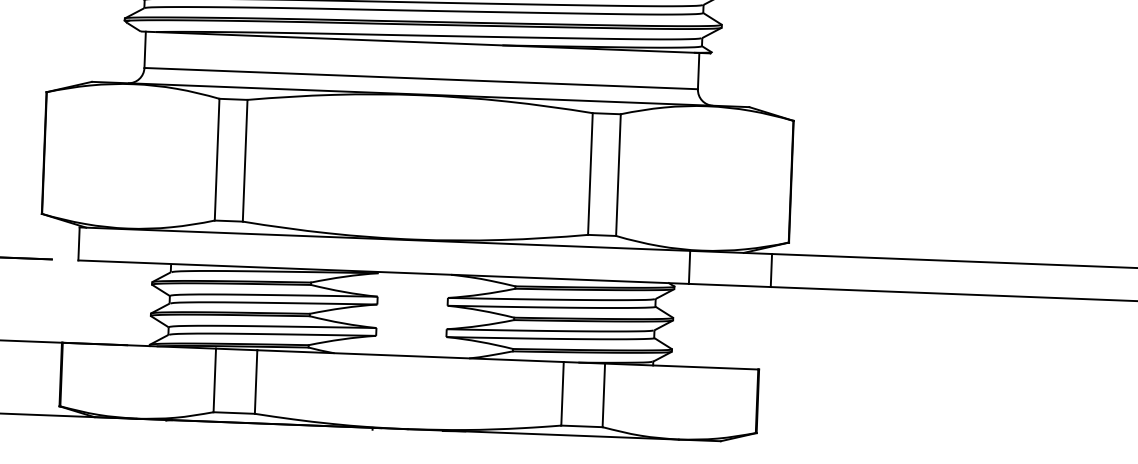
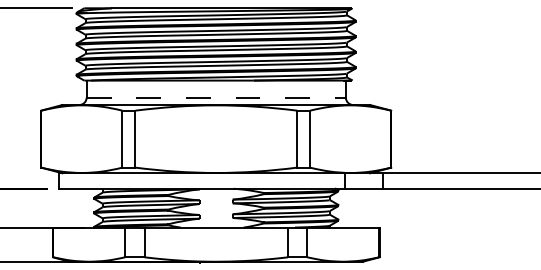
line: (421, 78) -> (216, 97), solid -> dashed

